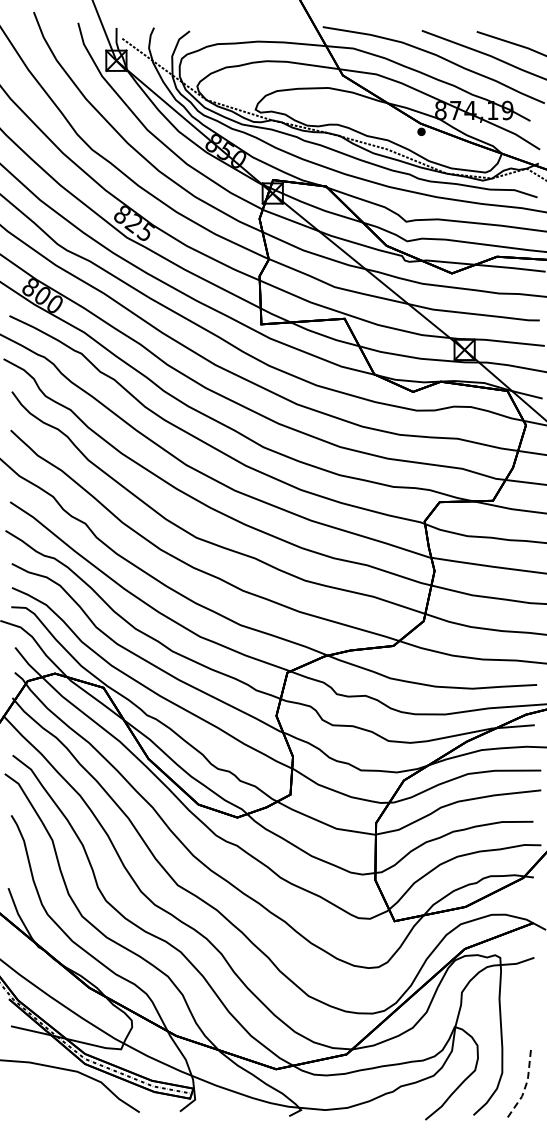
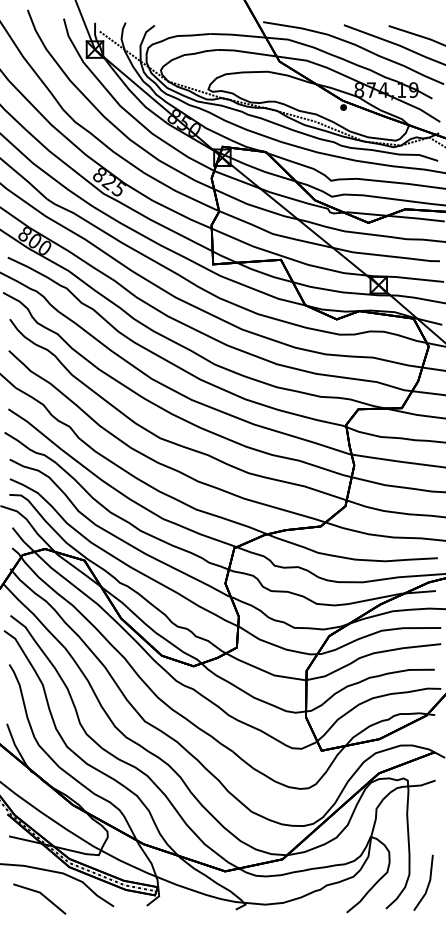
line: (525, 1085) -> (428, 884), dashed -> solid
line: (52, 1099) -> (42, 896), added

